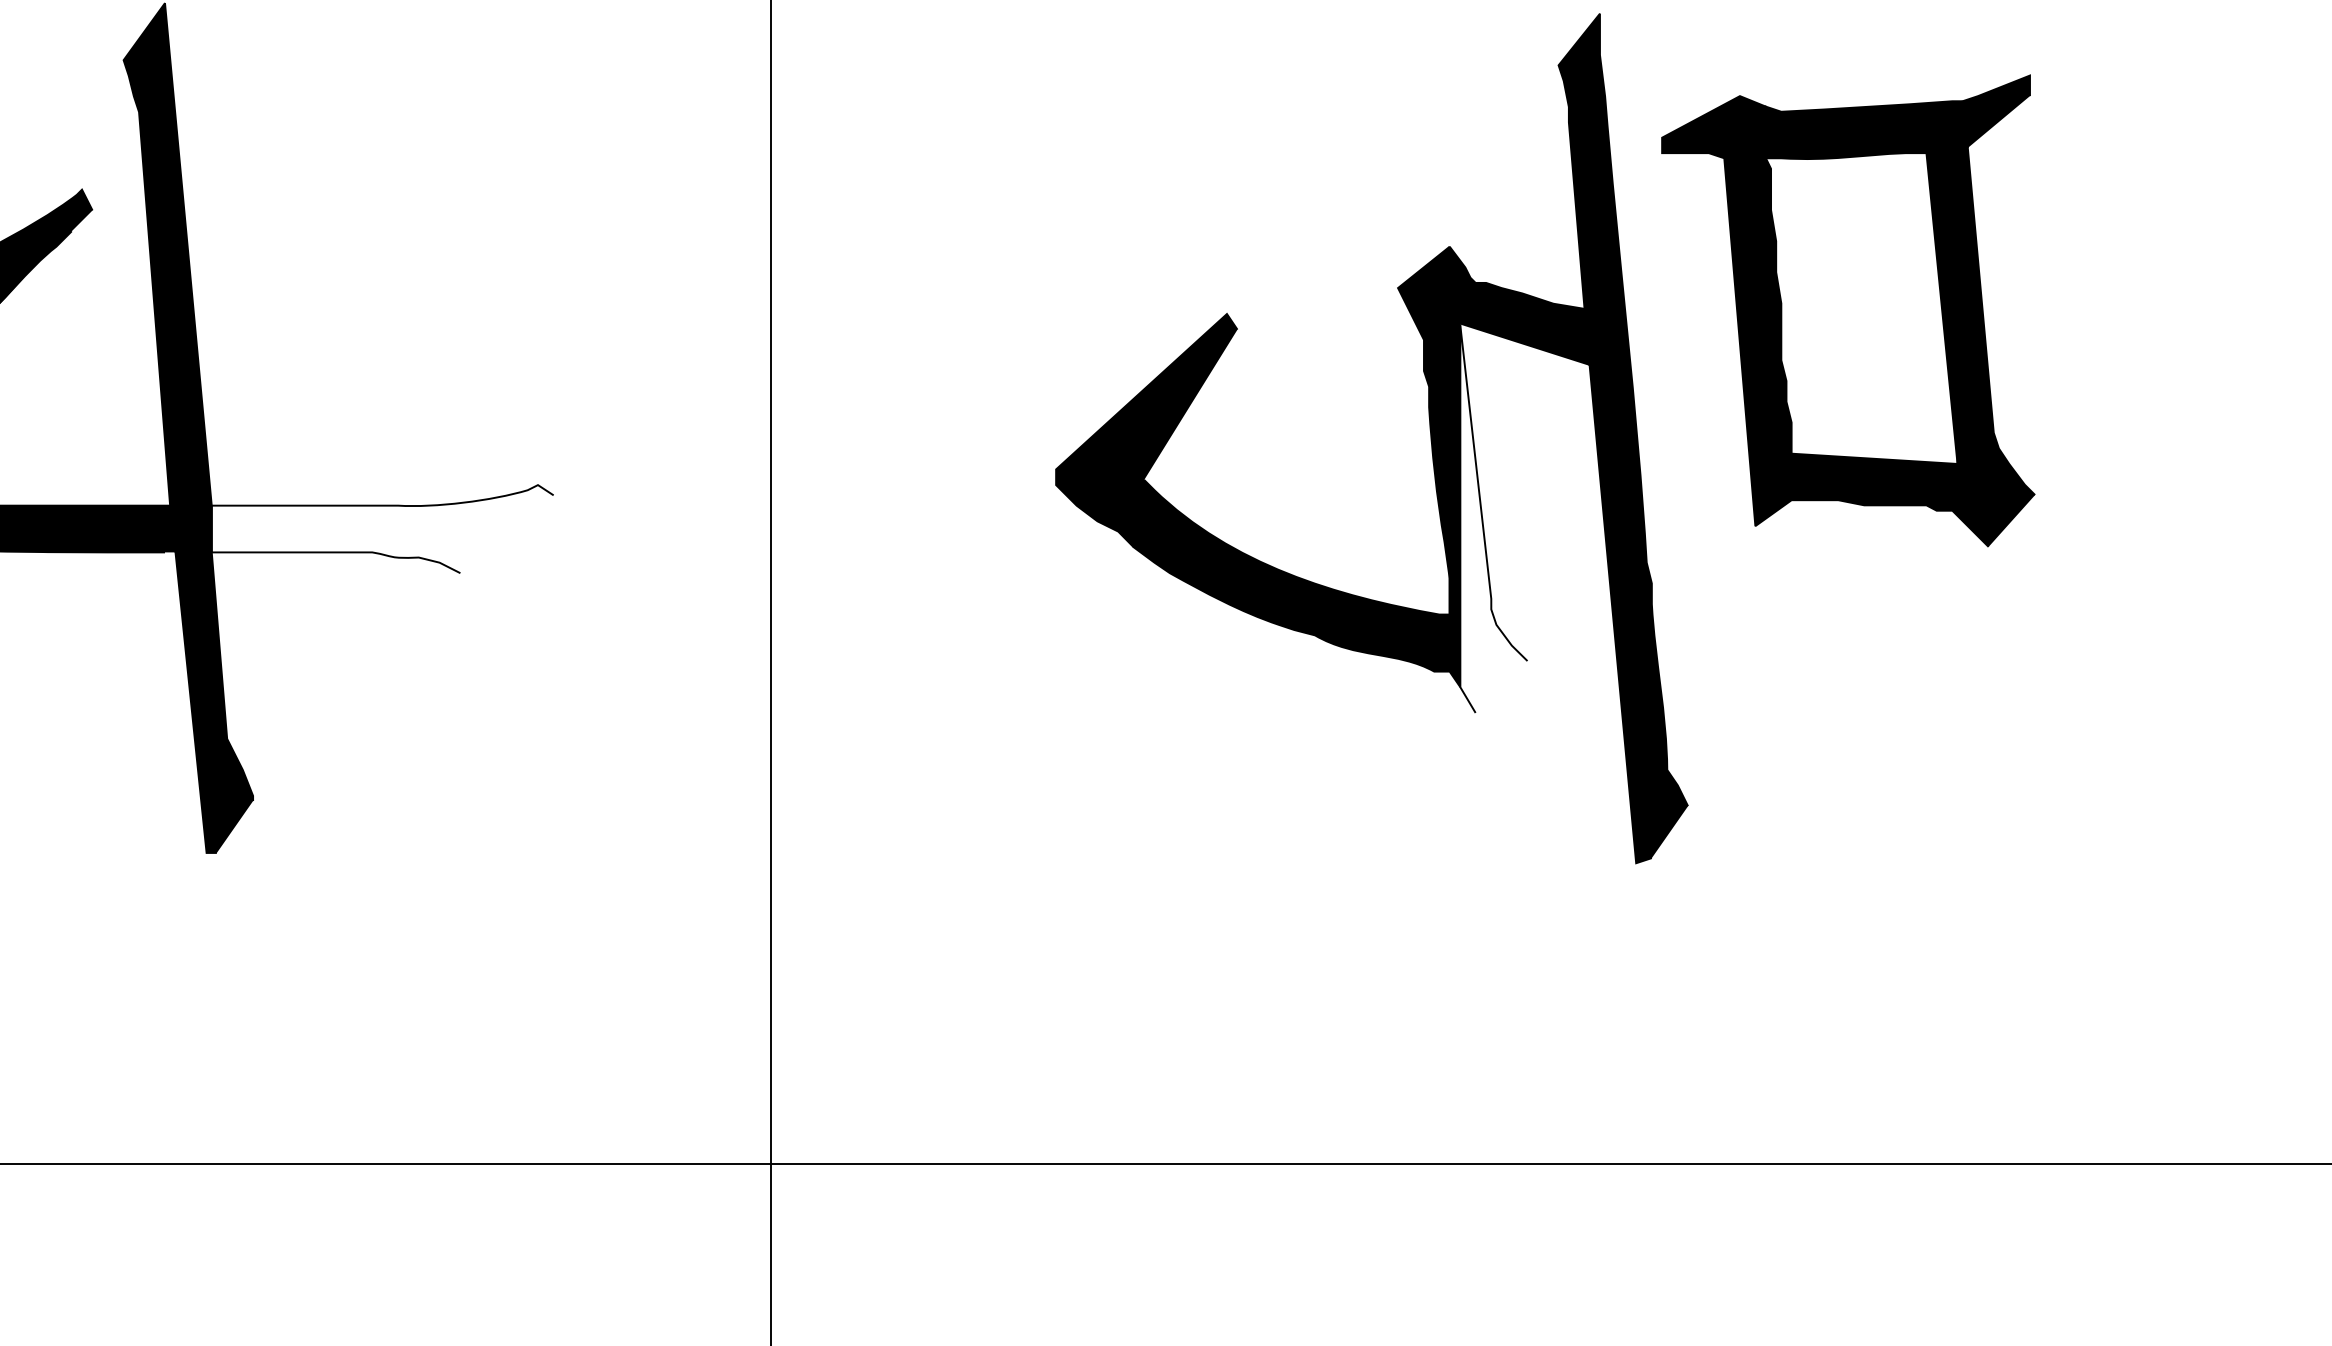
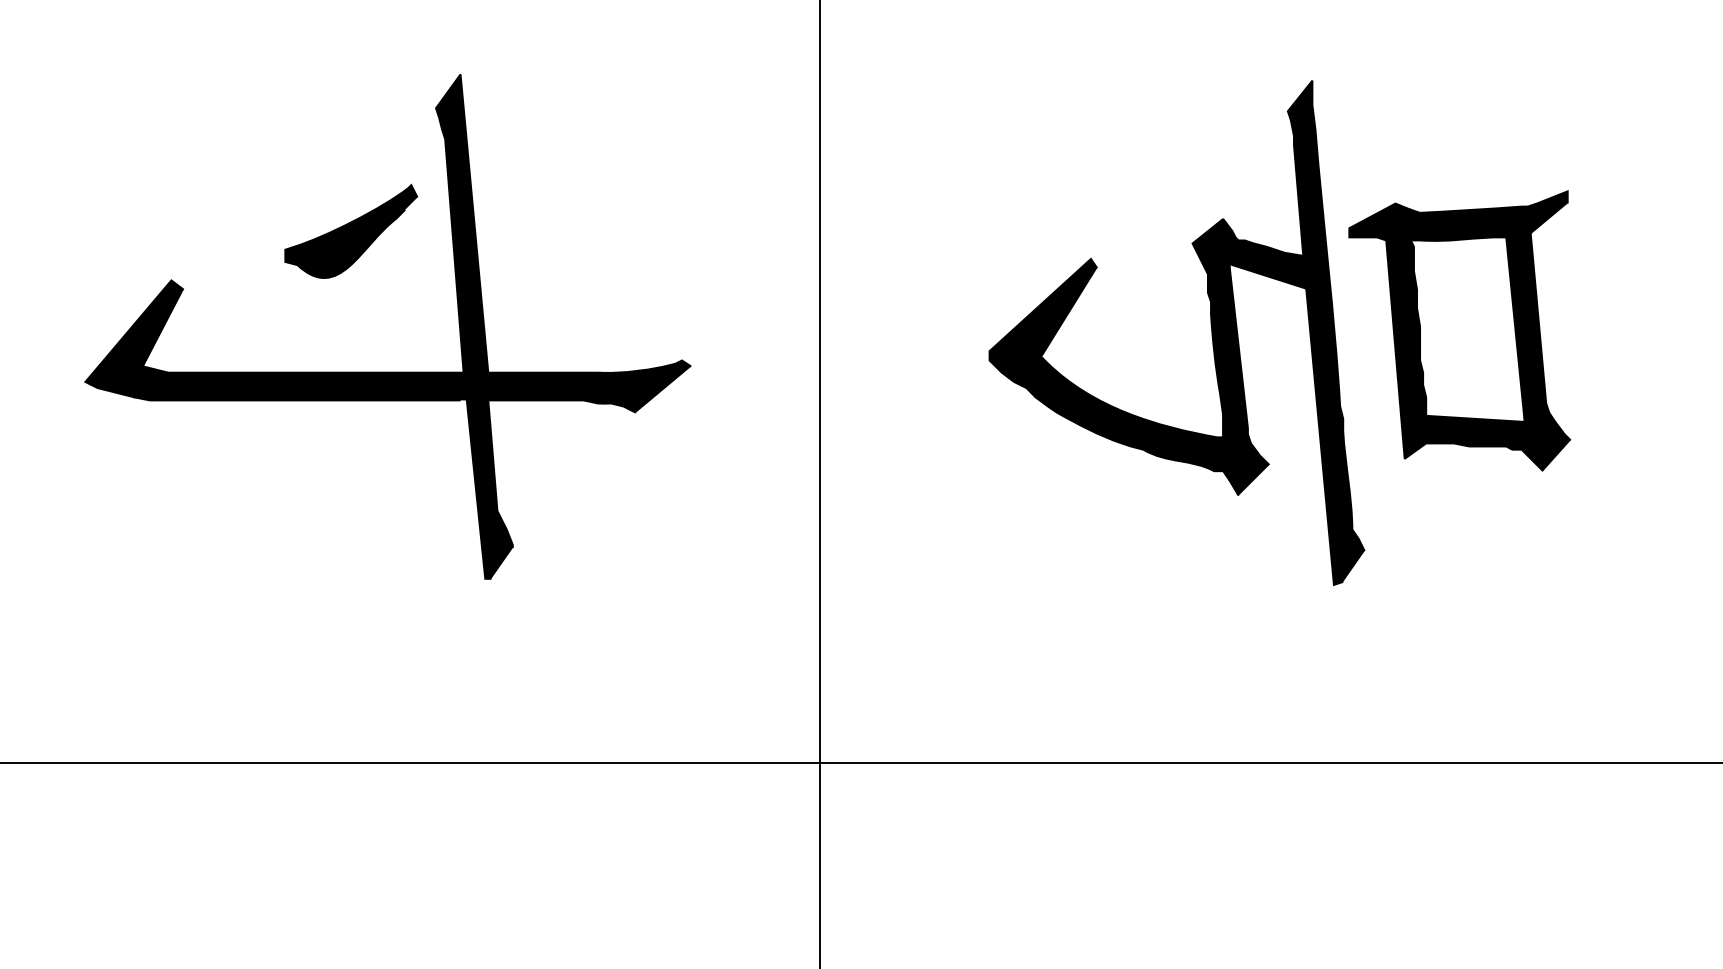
part: (1847, 309) -> (1459, 330), moved
fill: (1493, 518) -> (1249, 380), added
fill: (382, 528) -> (589, 386), added

